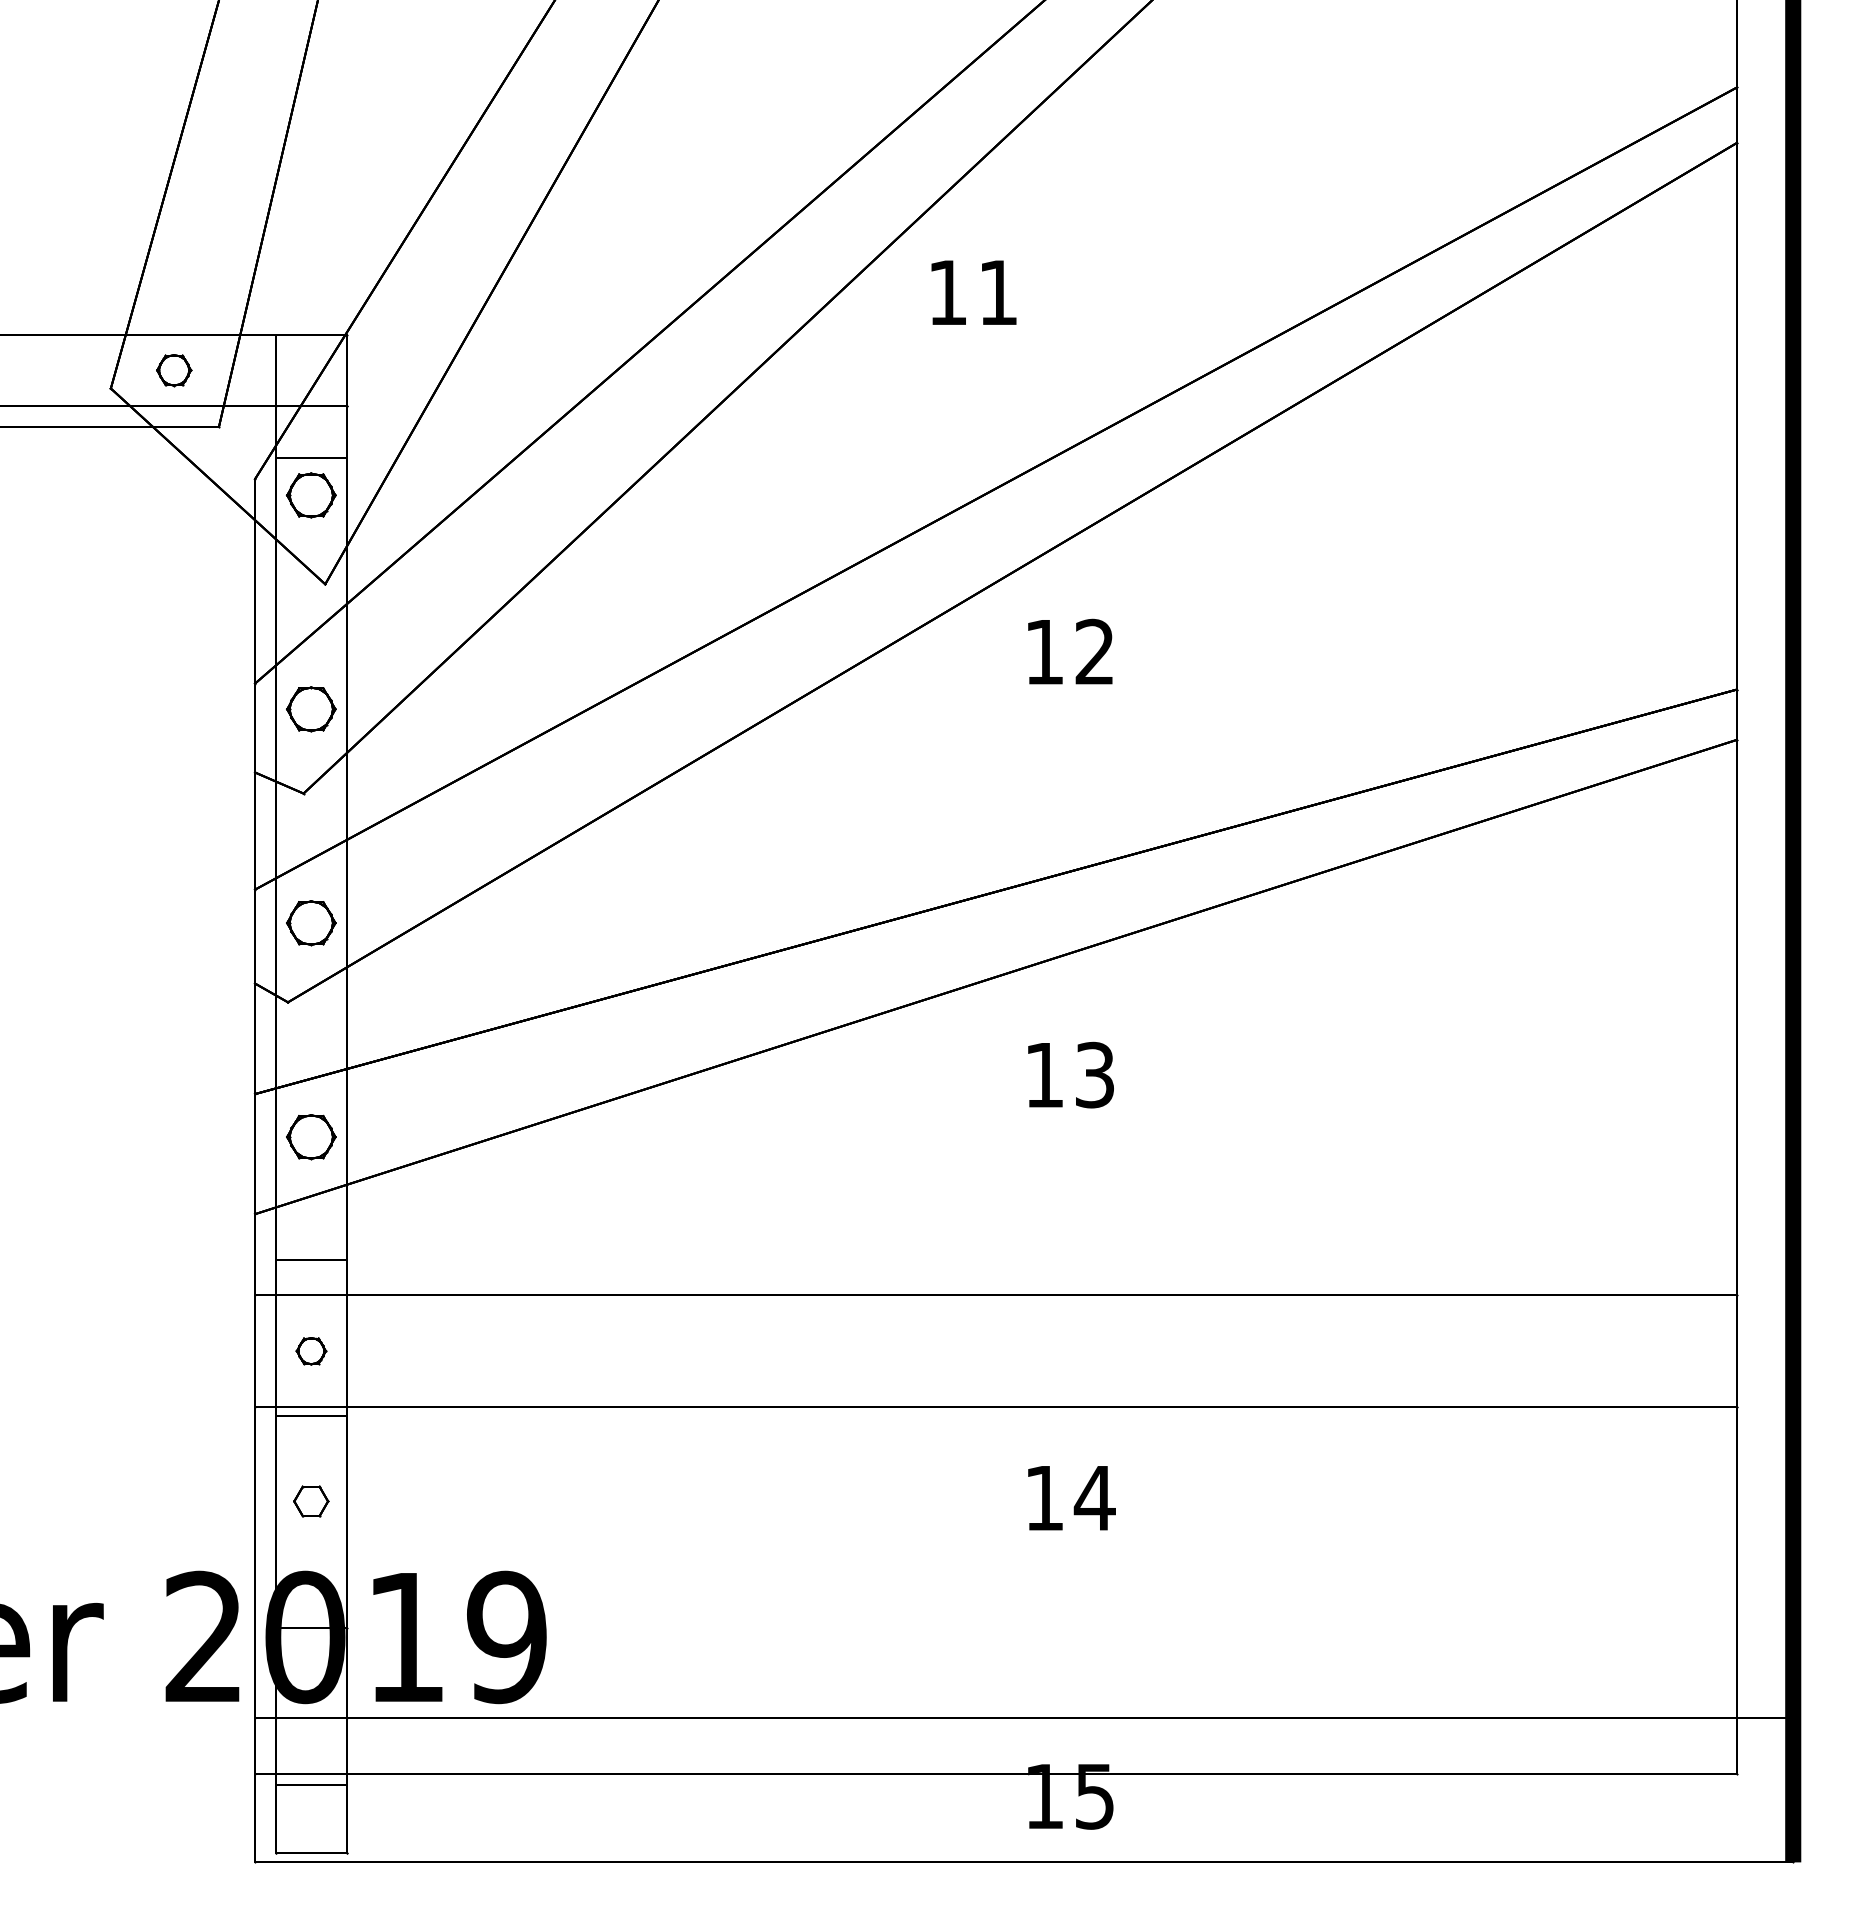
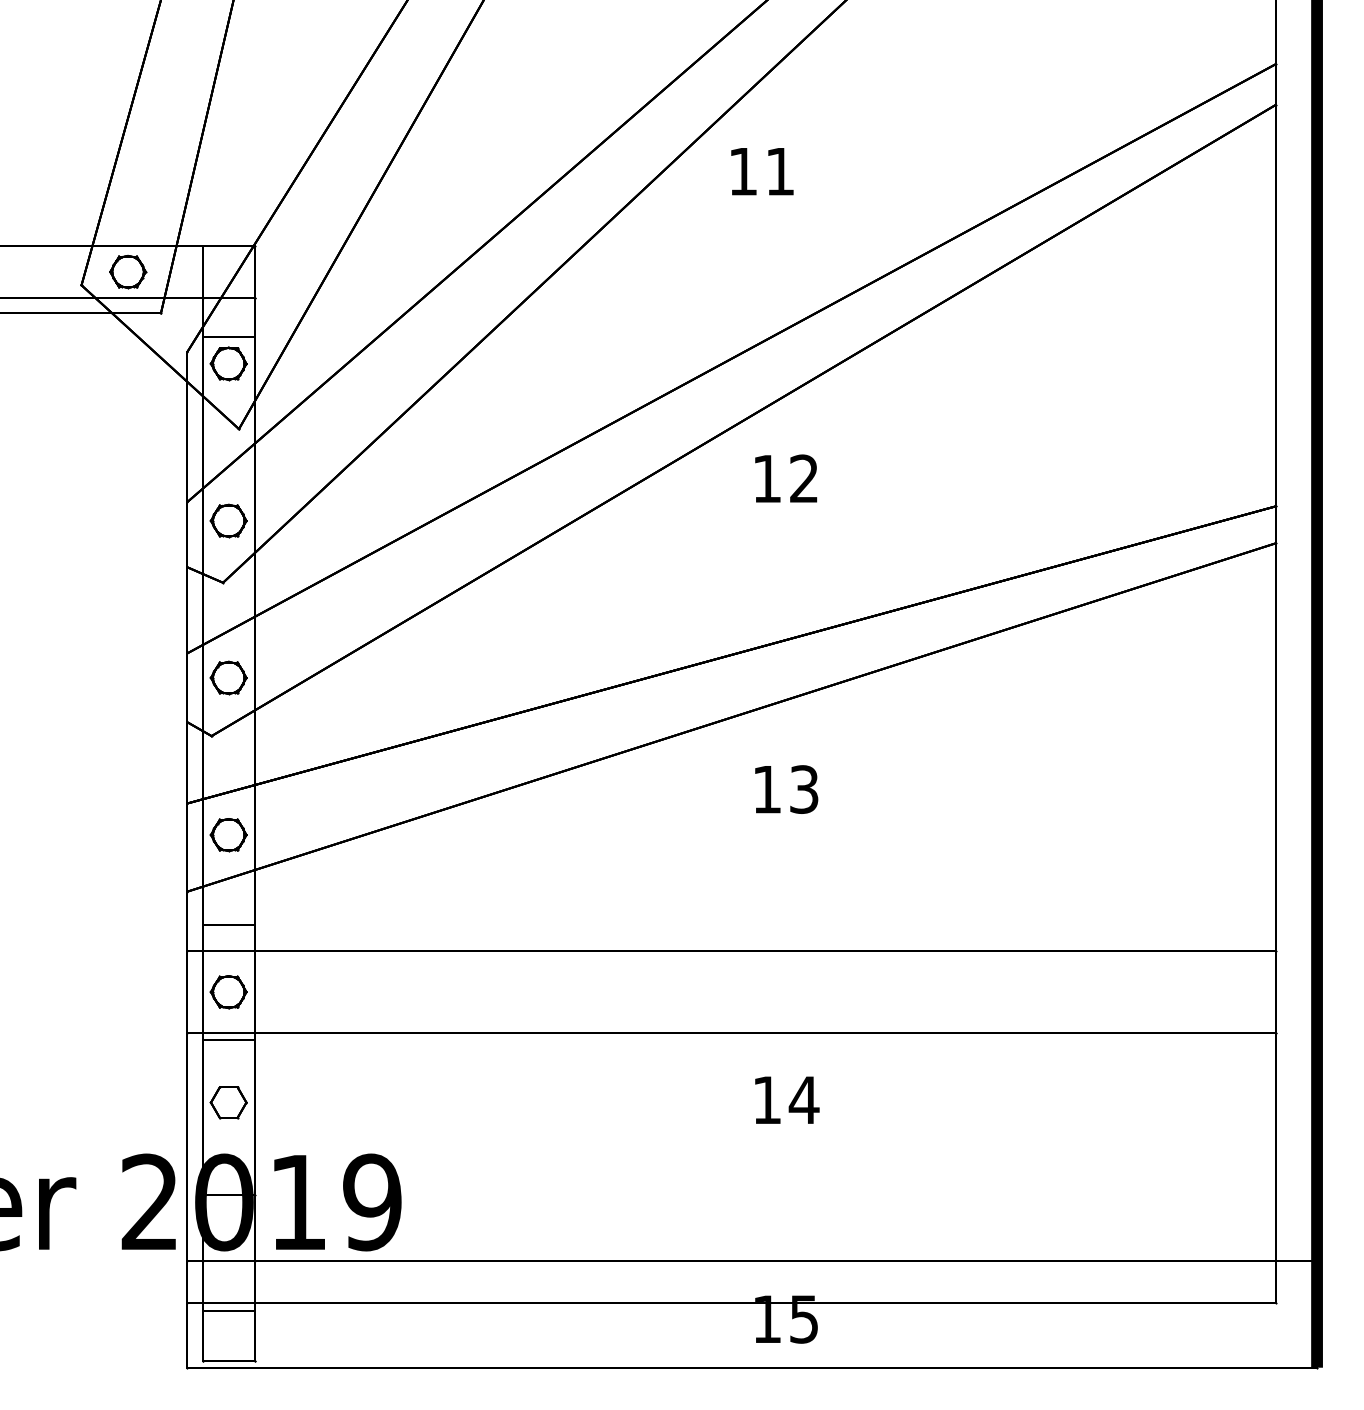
text: (973, 292) -> (762, 171), moved
part: (173, 370) -> (127, 272), size x1.43
part: (311, 1351) -> (228, 992), size x1.67
part: (310, 1501) -> (228, 1102), size x1.43

